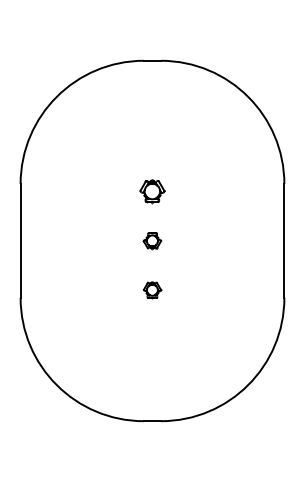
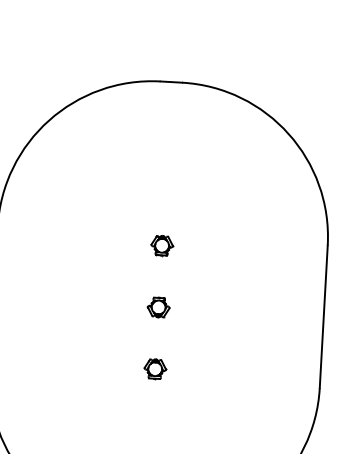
part: (152, 191) -> (162, 245), size x0.71

